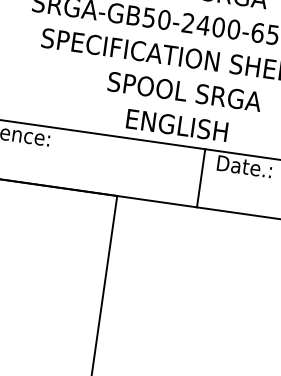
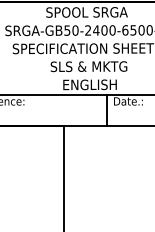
text: (194, 92) -> (96, 66), SPOOL SRGA -> SLS & MKTG

